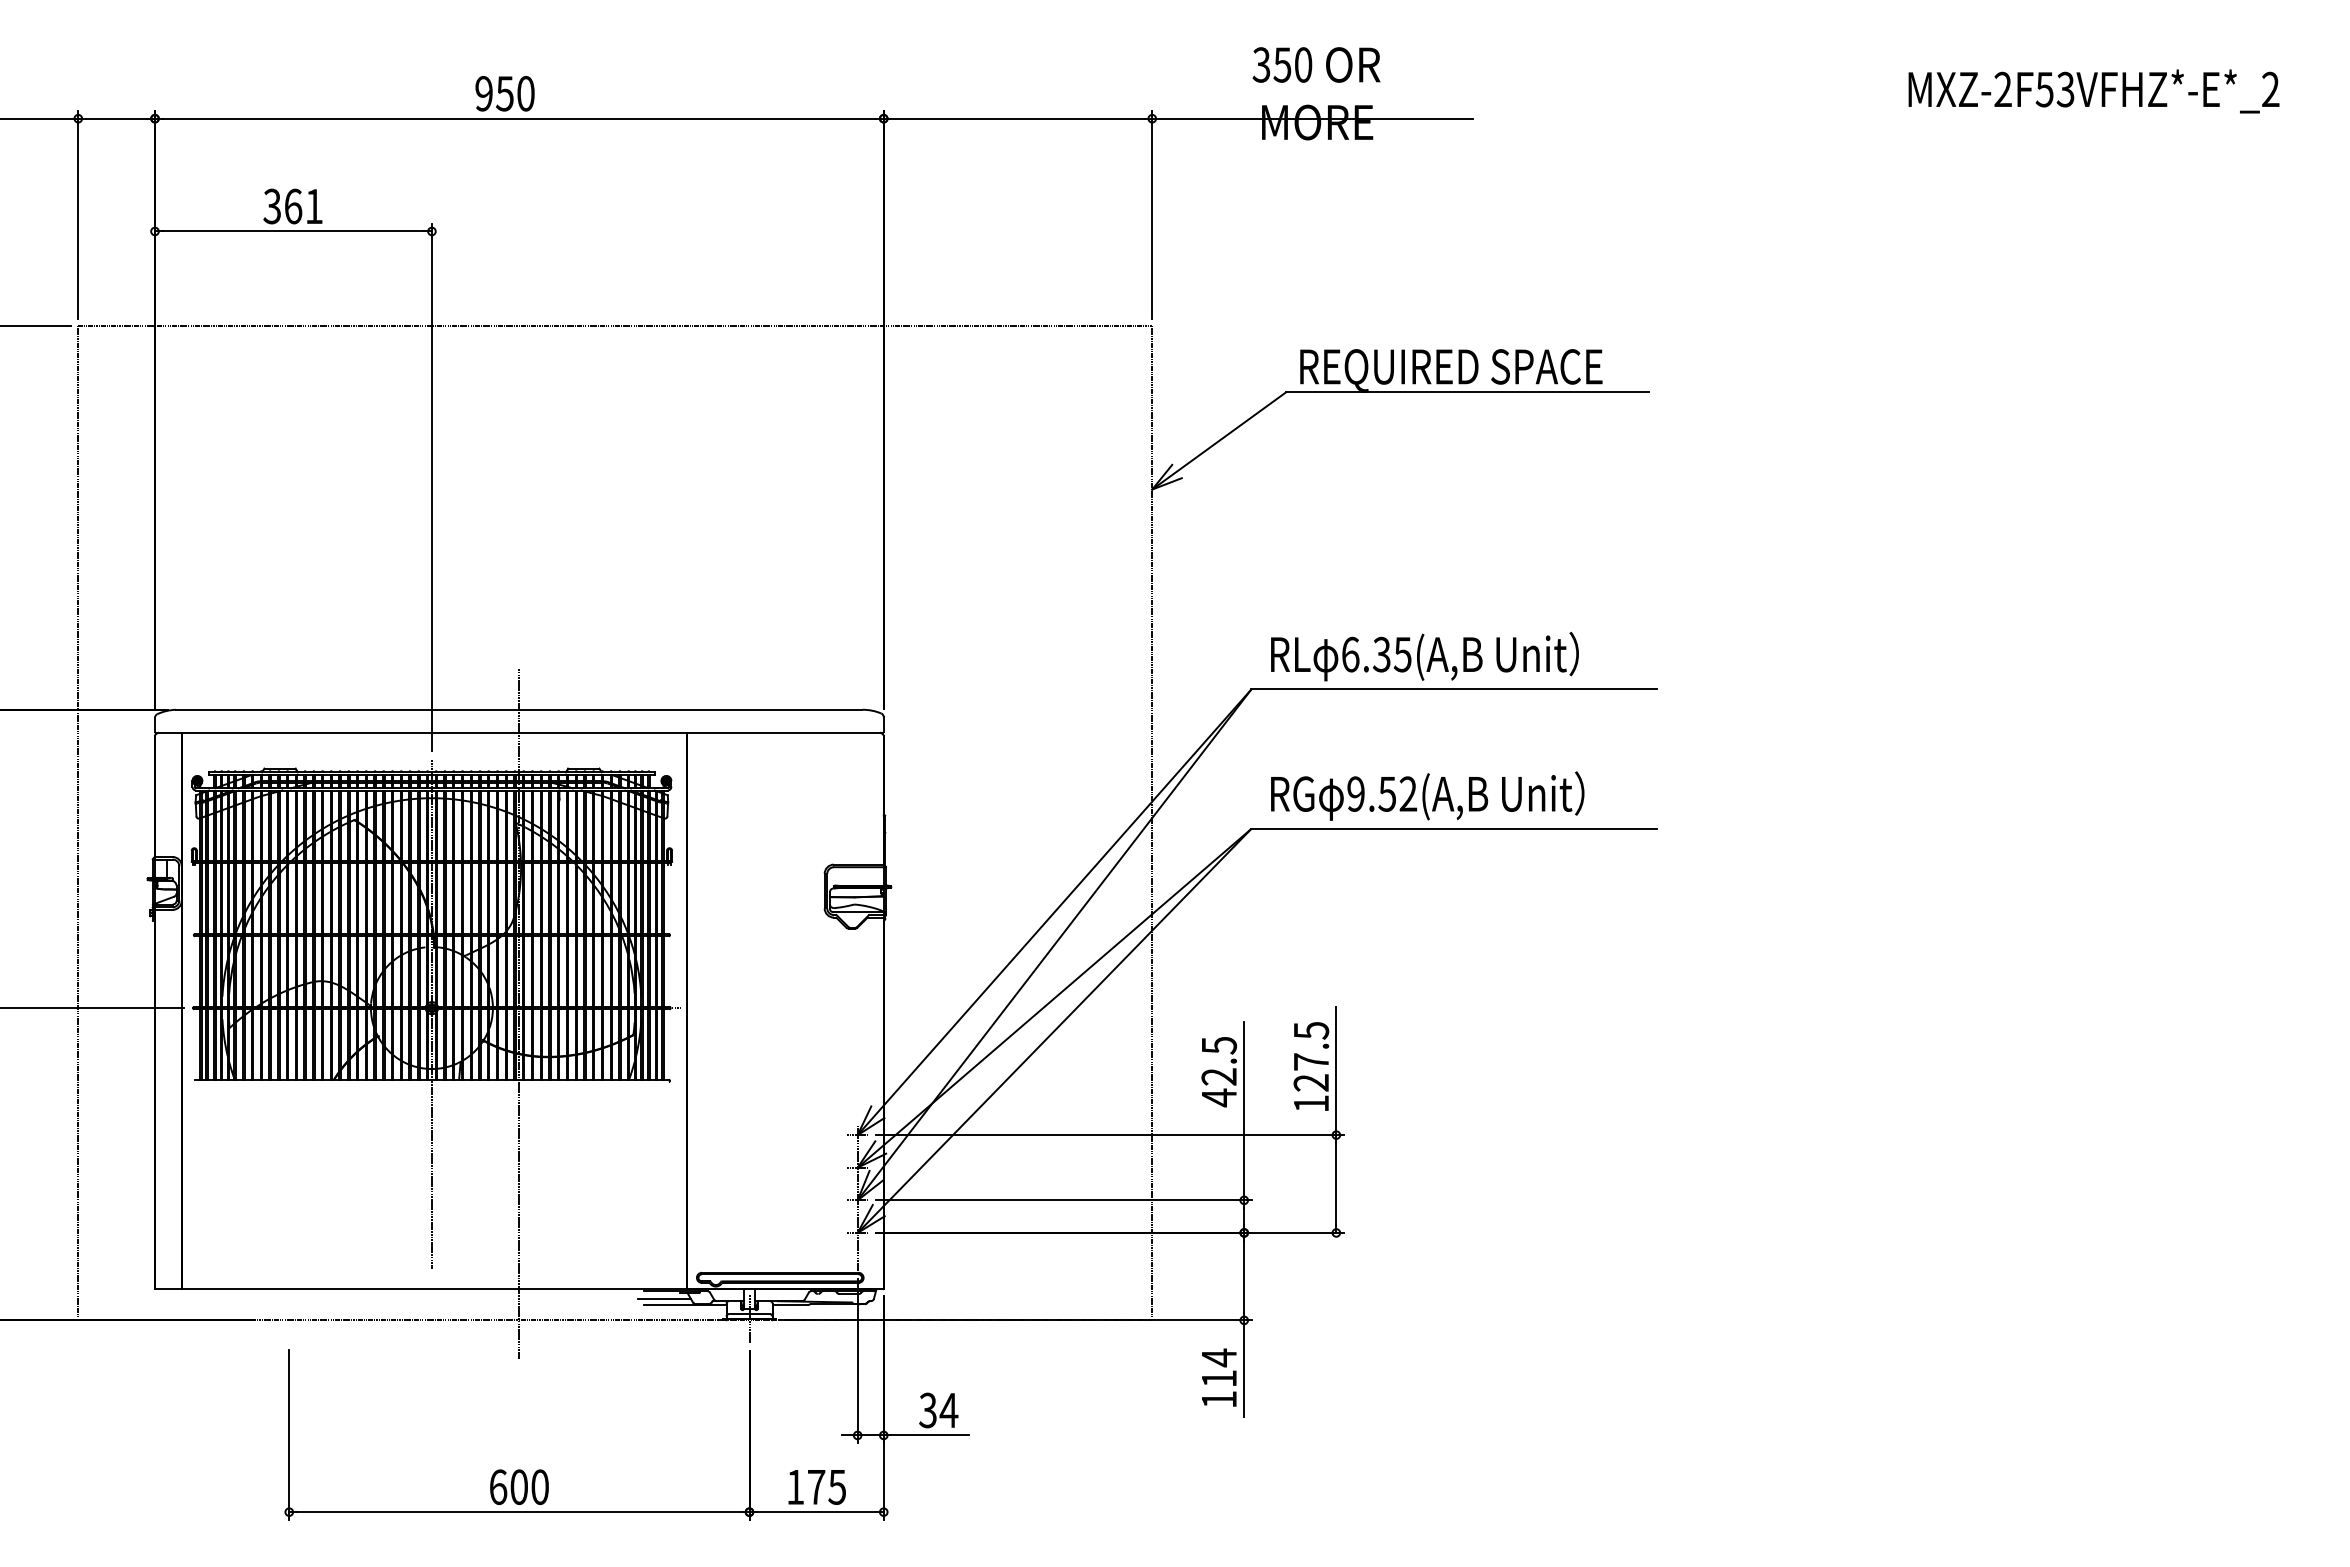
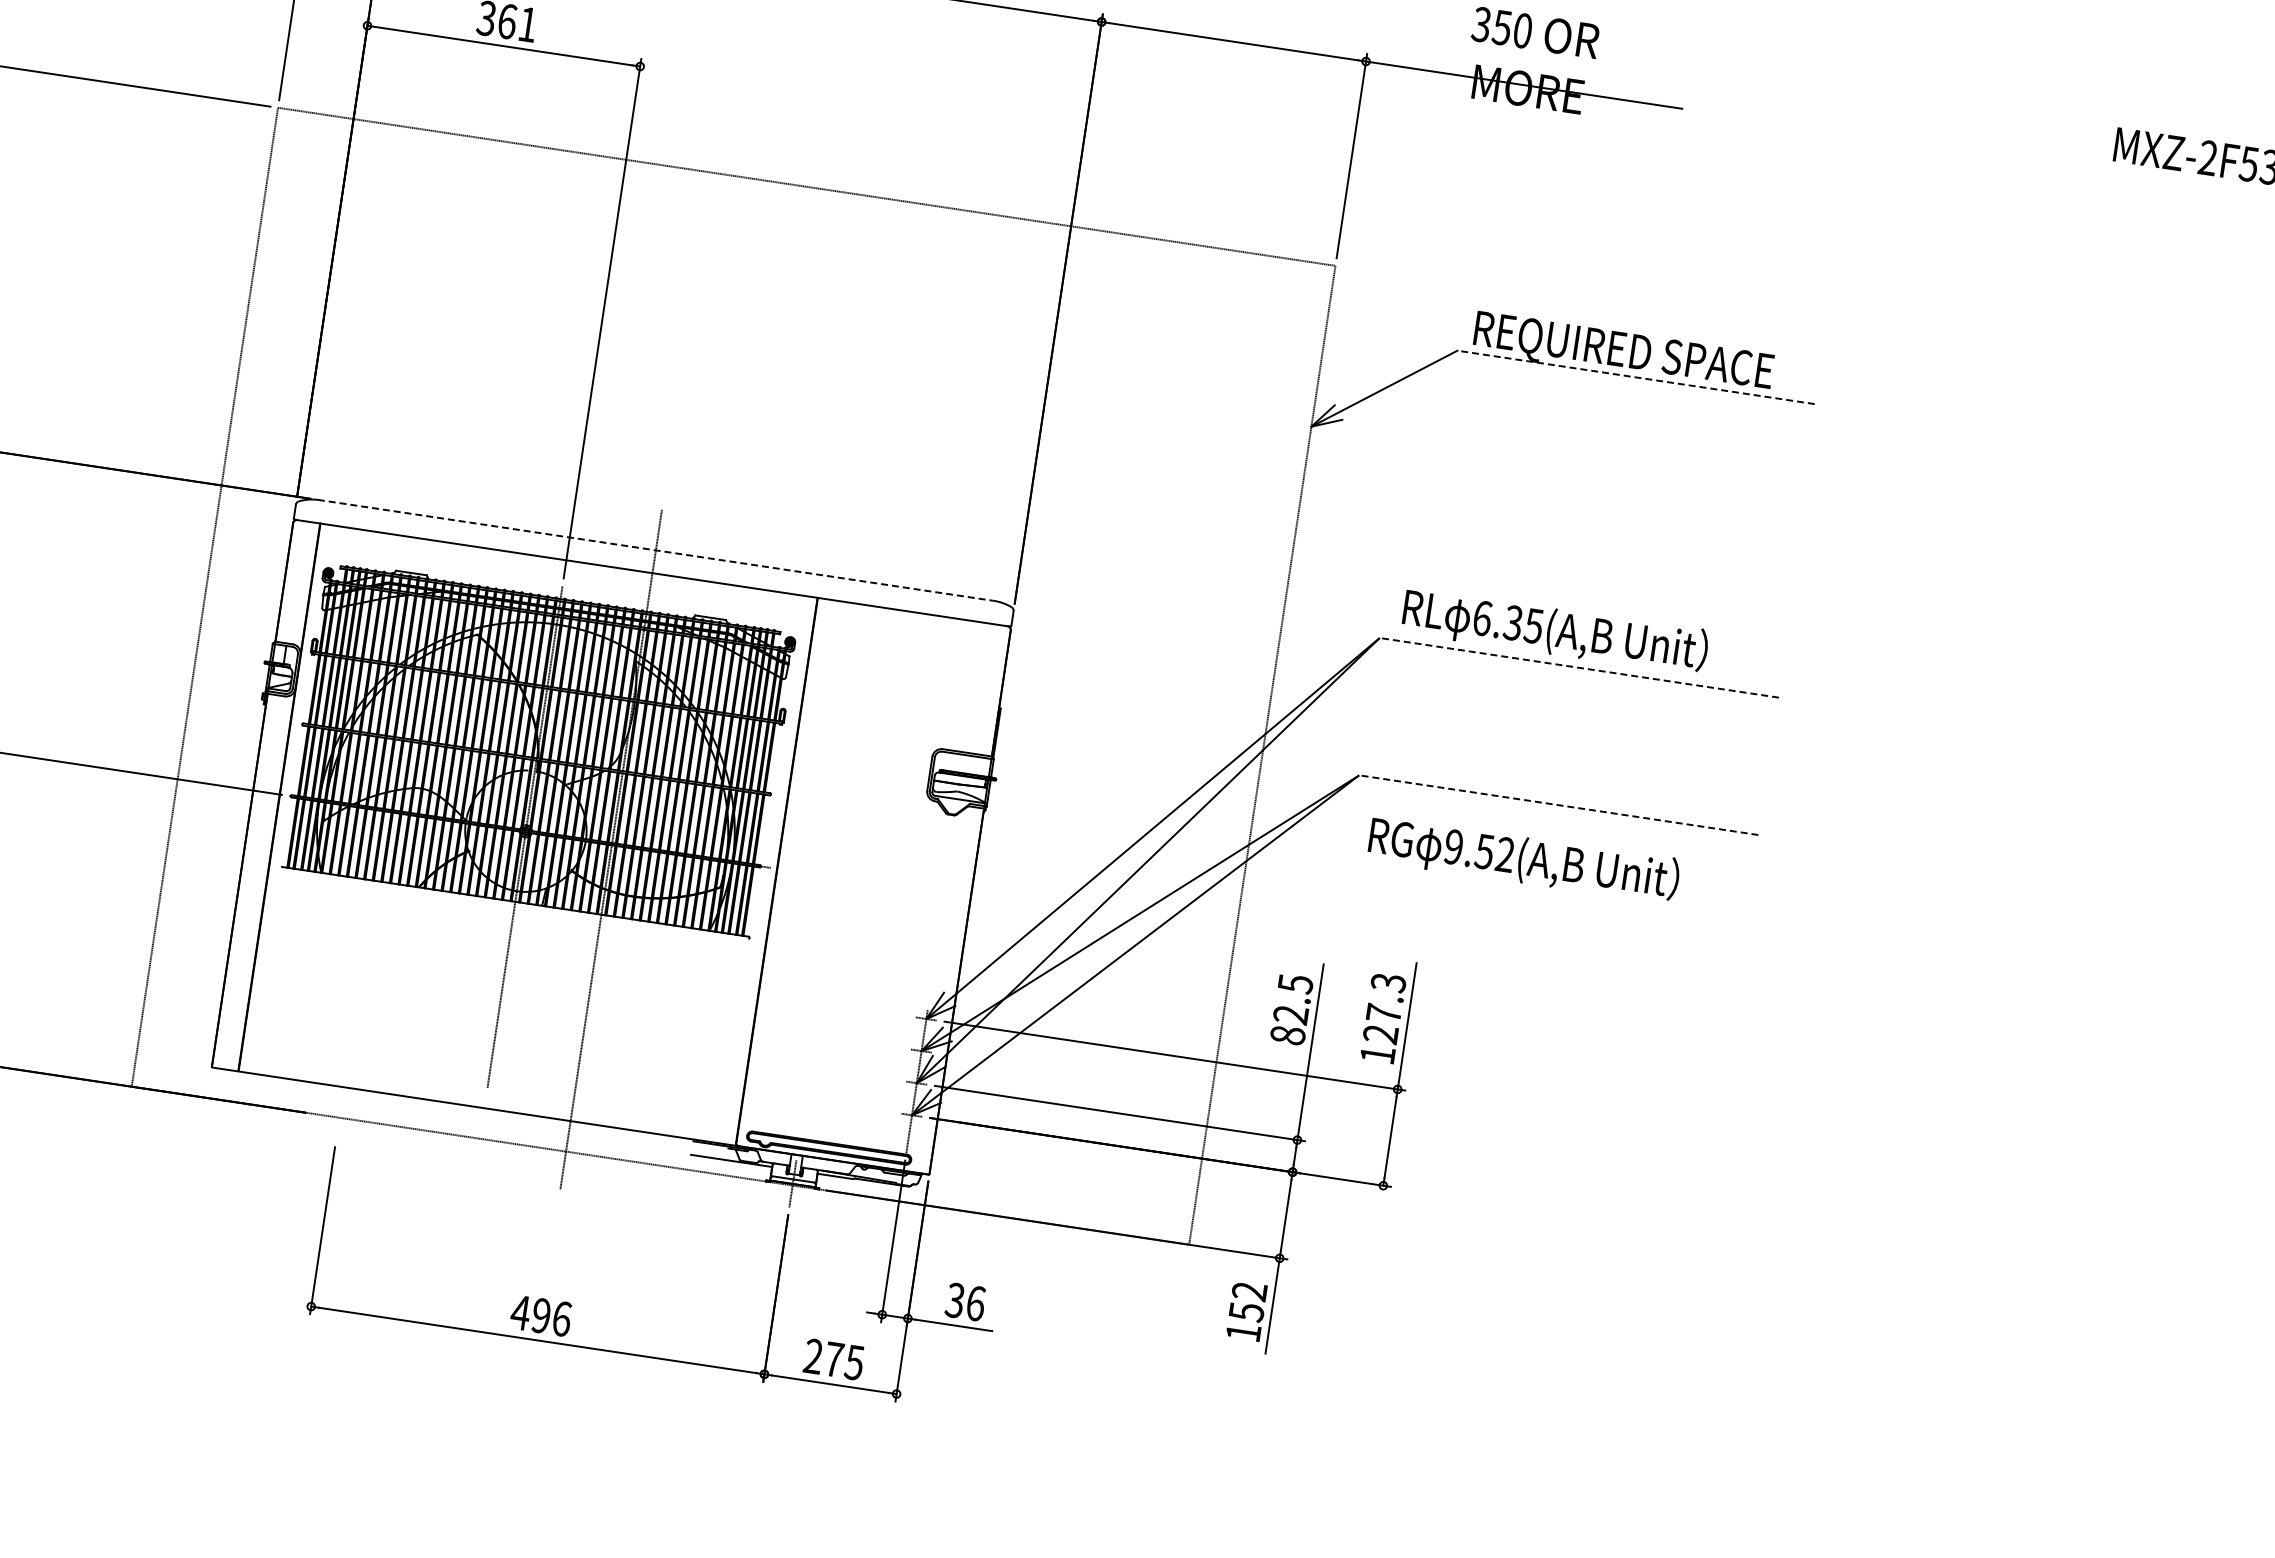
line: (1466, 392) -> (1635, 377), solid -> dashed
line: (1454, 689) -> (1579, 668), solid -> dashed
line: (519, 709) -> (656, 550), solid -> dashed
text: (1427, 795) -> (1523, 859), moved
line: (1454, 828) -> (1559, 804), solid -> dashed
text: (1311, 1030) -> (1388, 982), 127.5 -> 127.3
text: (1219, 1097) -> (1288, 1035), 42.5 -> 82.5
line: (663, 1298) -> (711, 1151), removed
text: (1219, 1367) -> (1248, 1301), 114 -> 152
text: (948, 1410) -> (975, 1303), 34 -> 36
text: (518, 1486) -> (540, 1315), 600 -> 496
text: (795, 1486) -> (813, 1355), 175 -> 275

